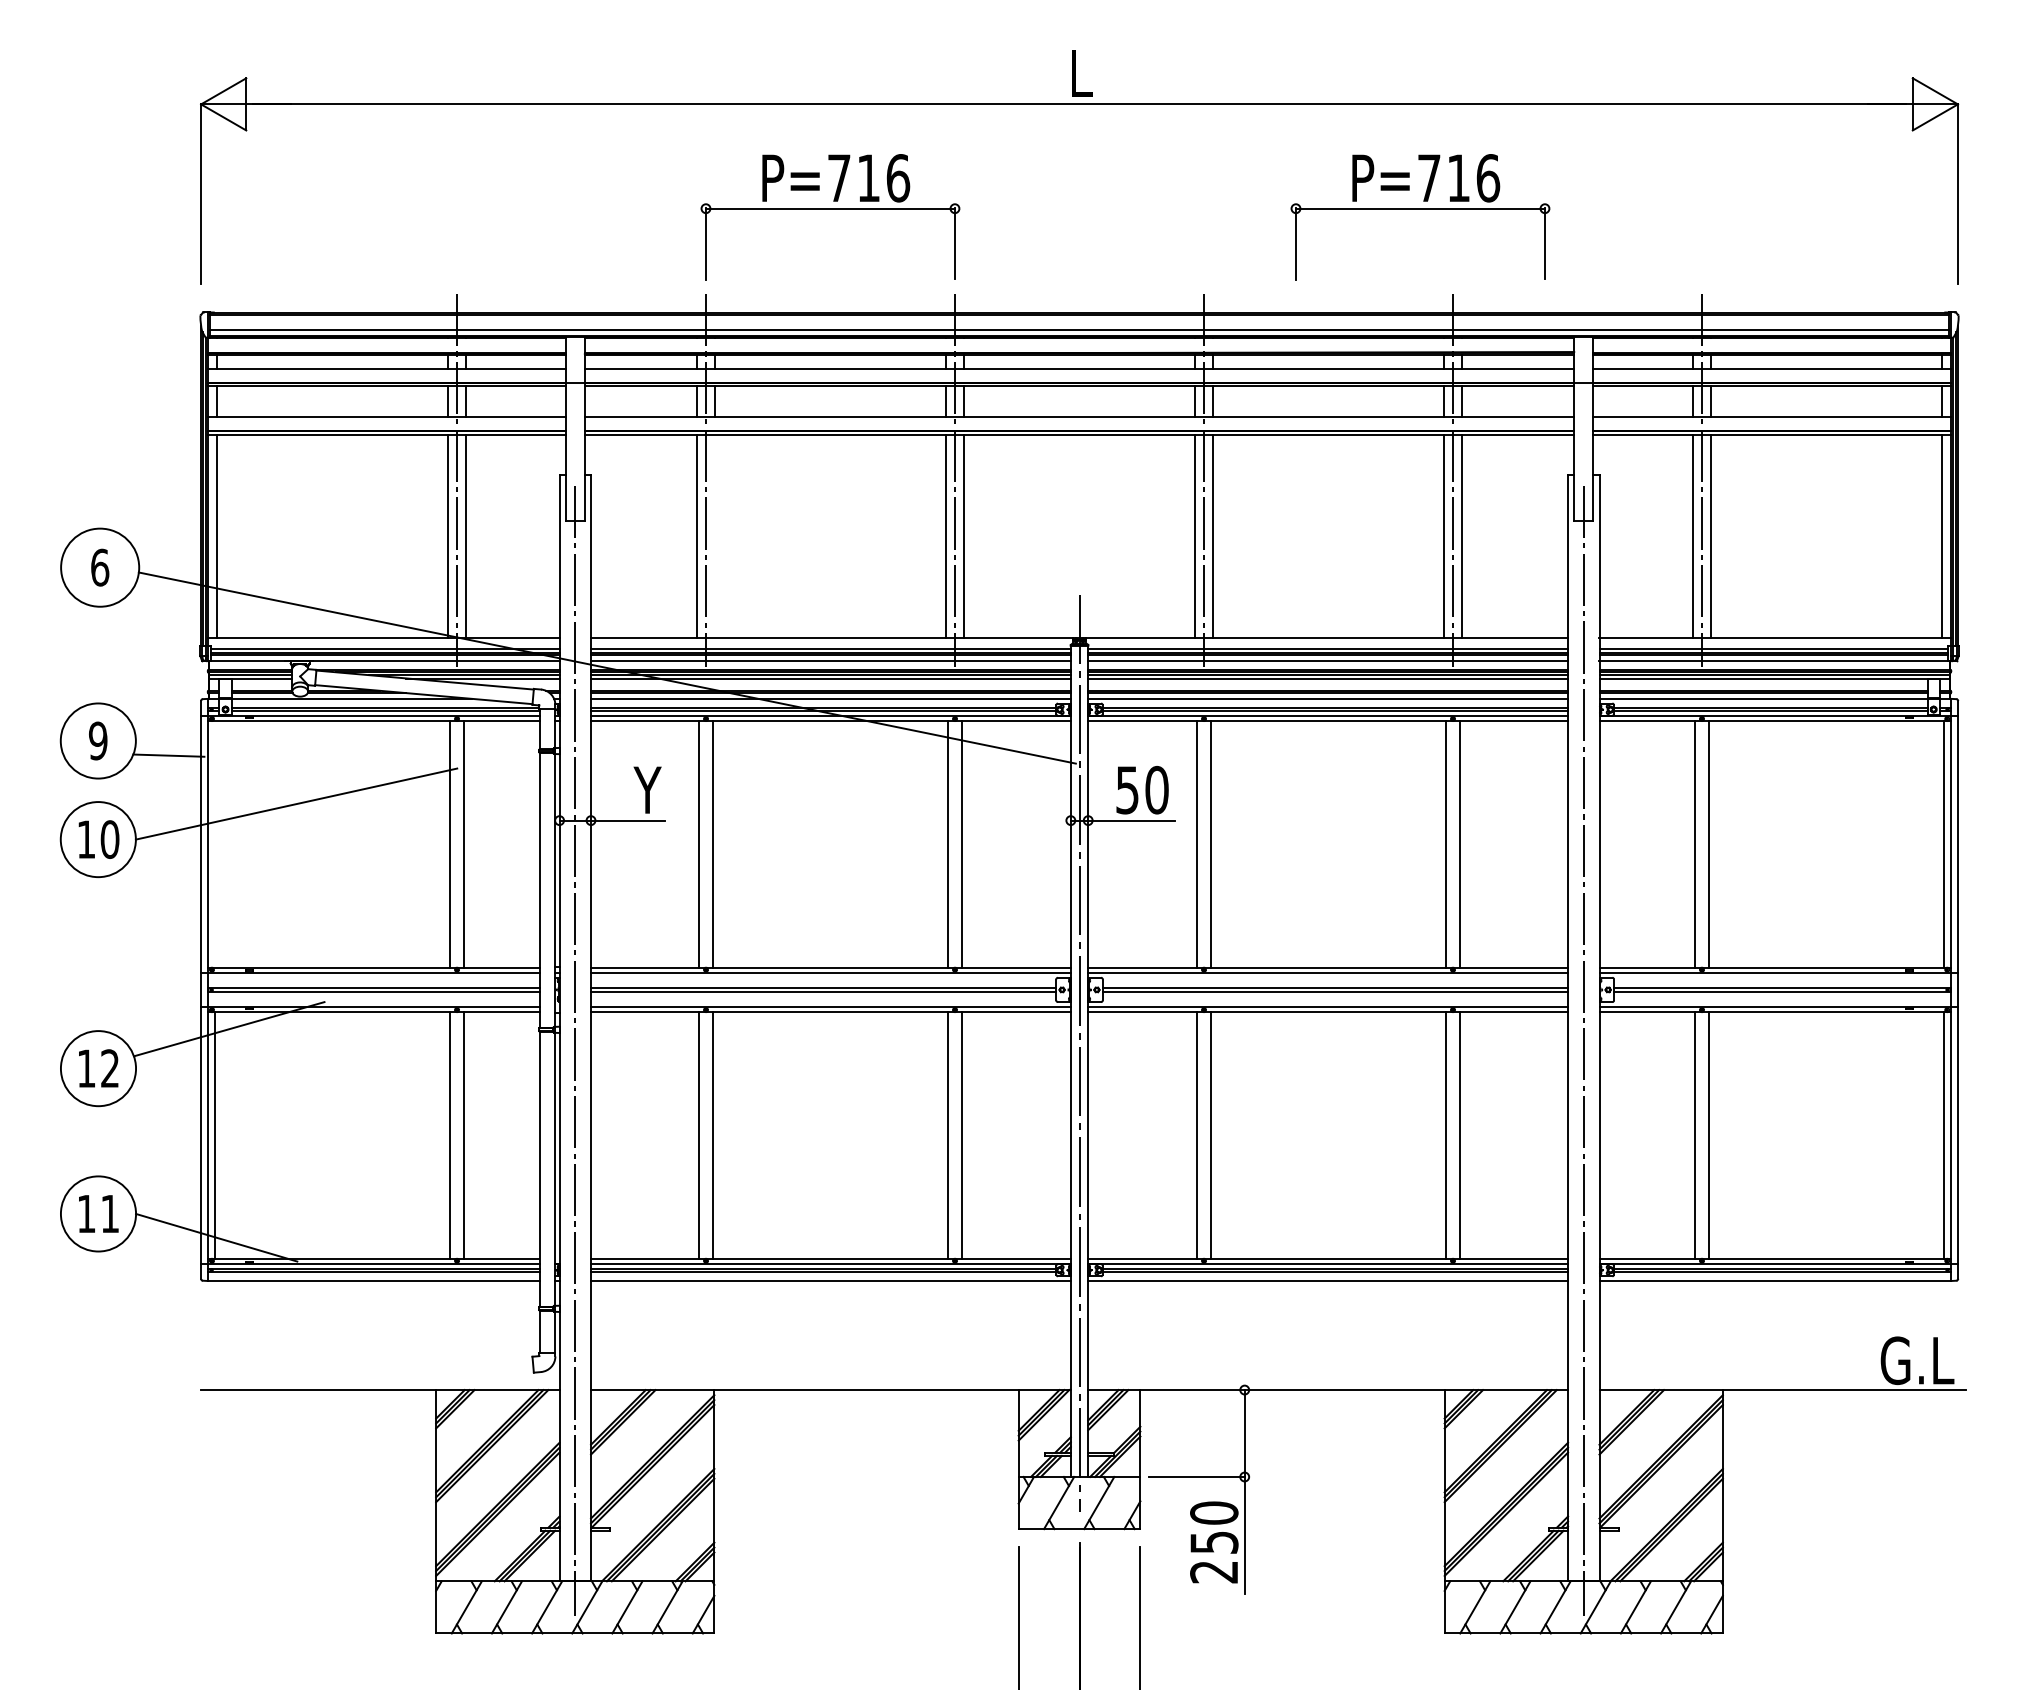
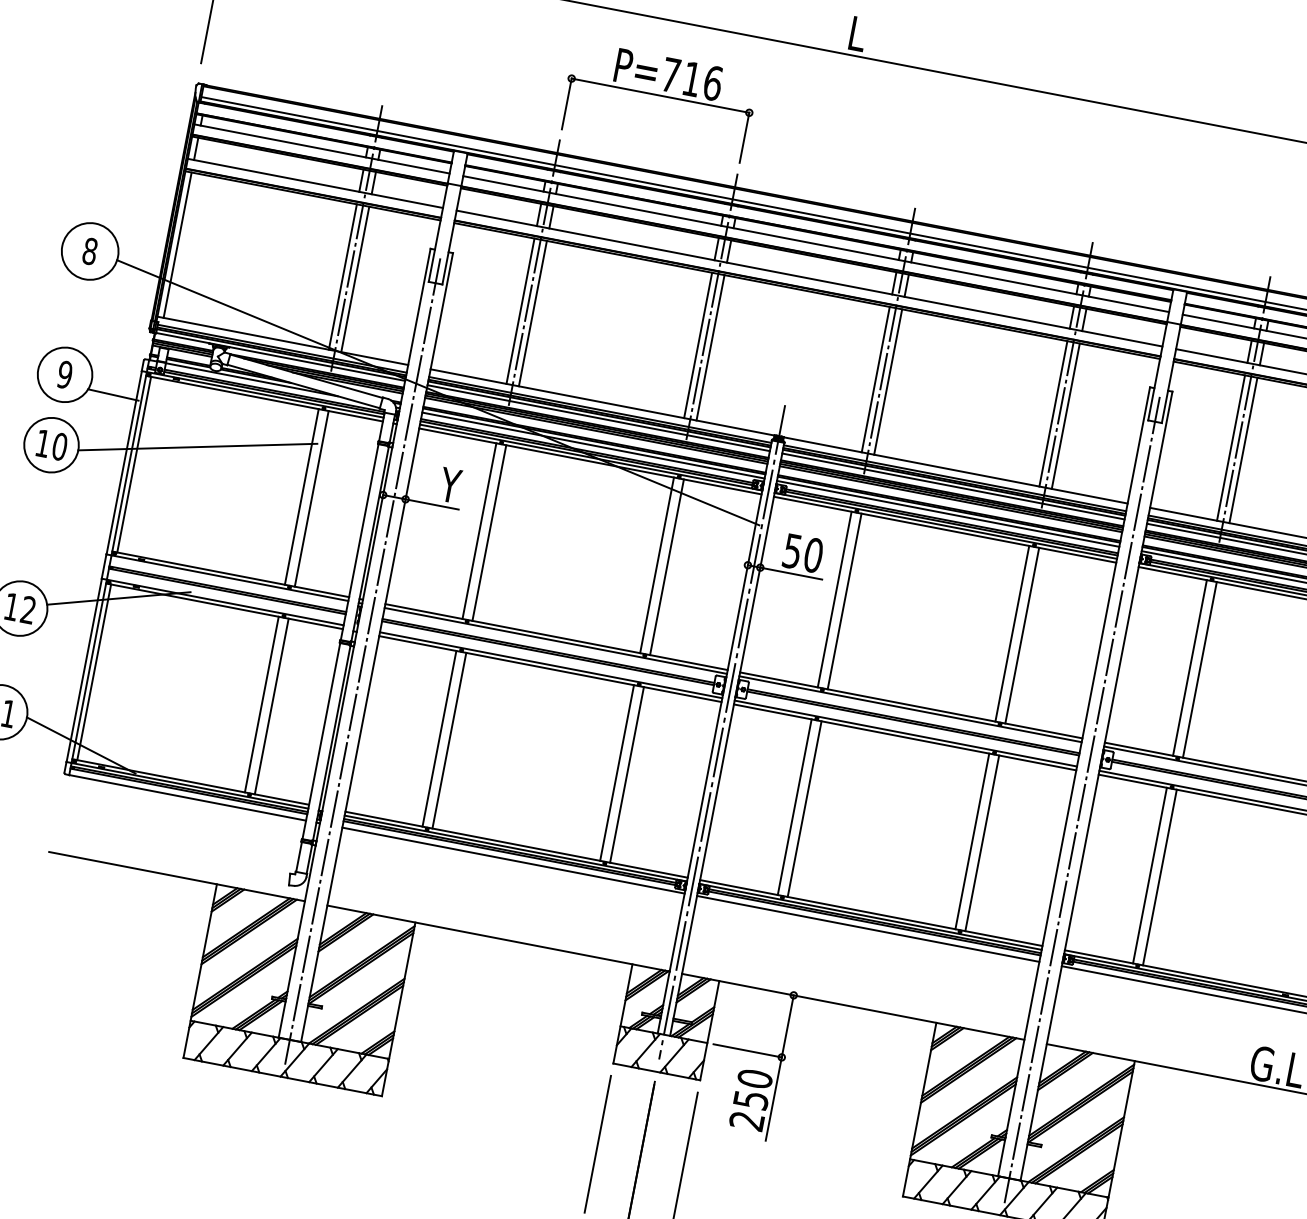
part: (1420, 209) -> (1081, 177), removed
line: (714, 536) -> (532, 313), added
text: (100, 567) -> (90, 251), 6 -> 8
line: (215, 844) -> (134, 464), added

